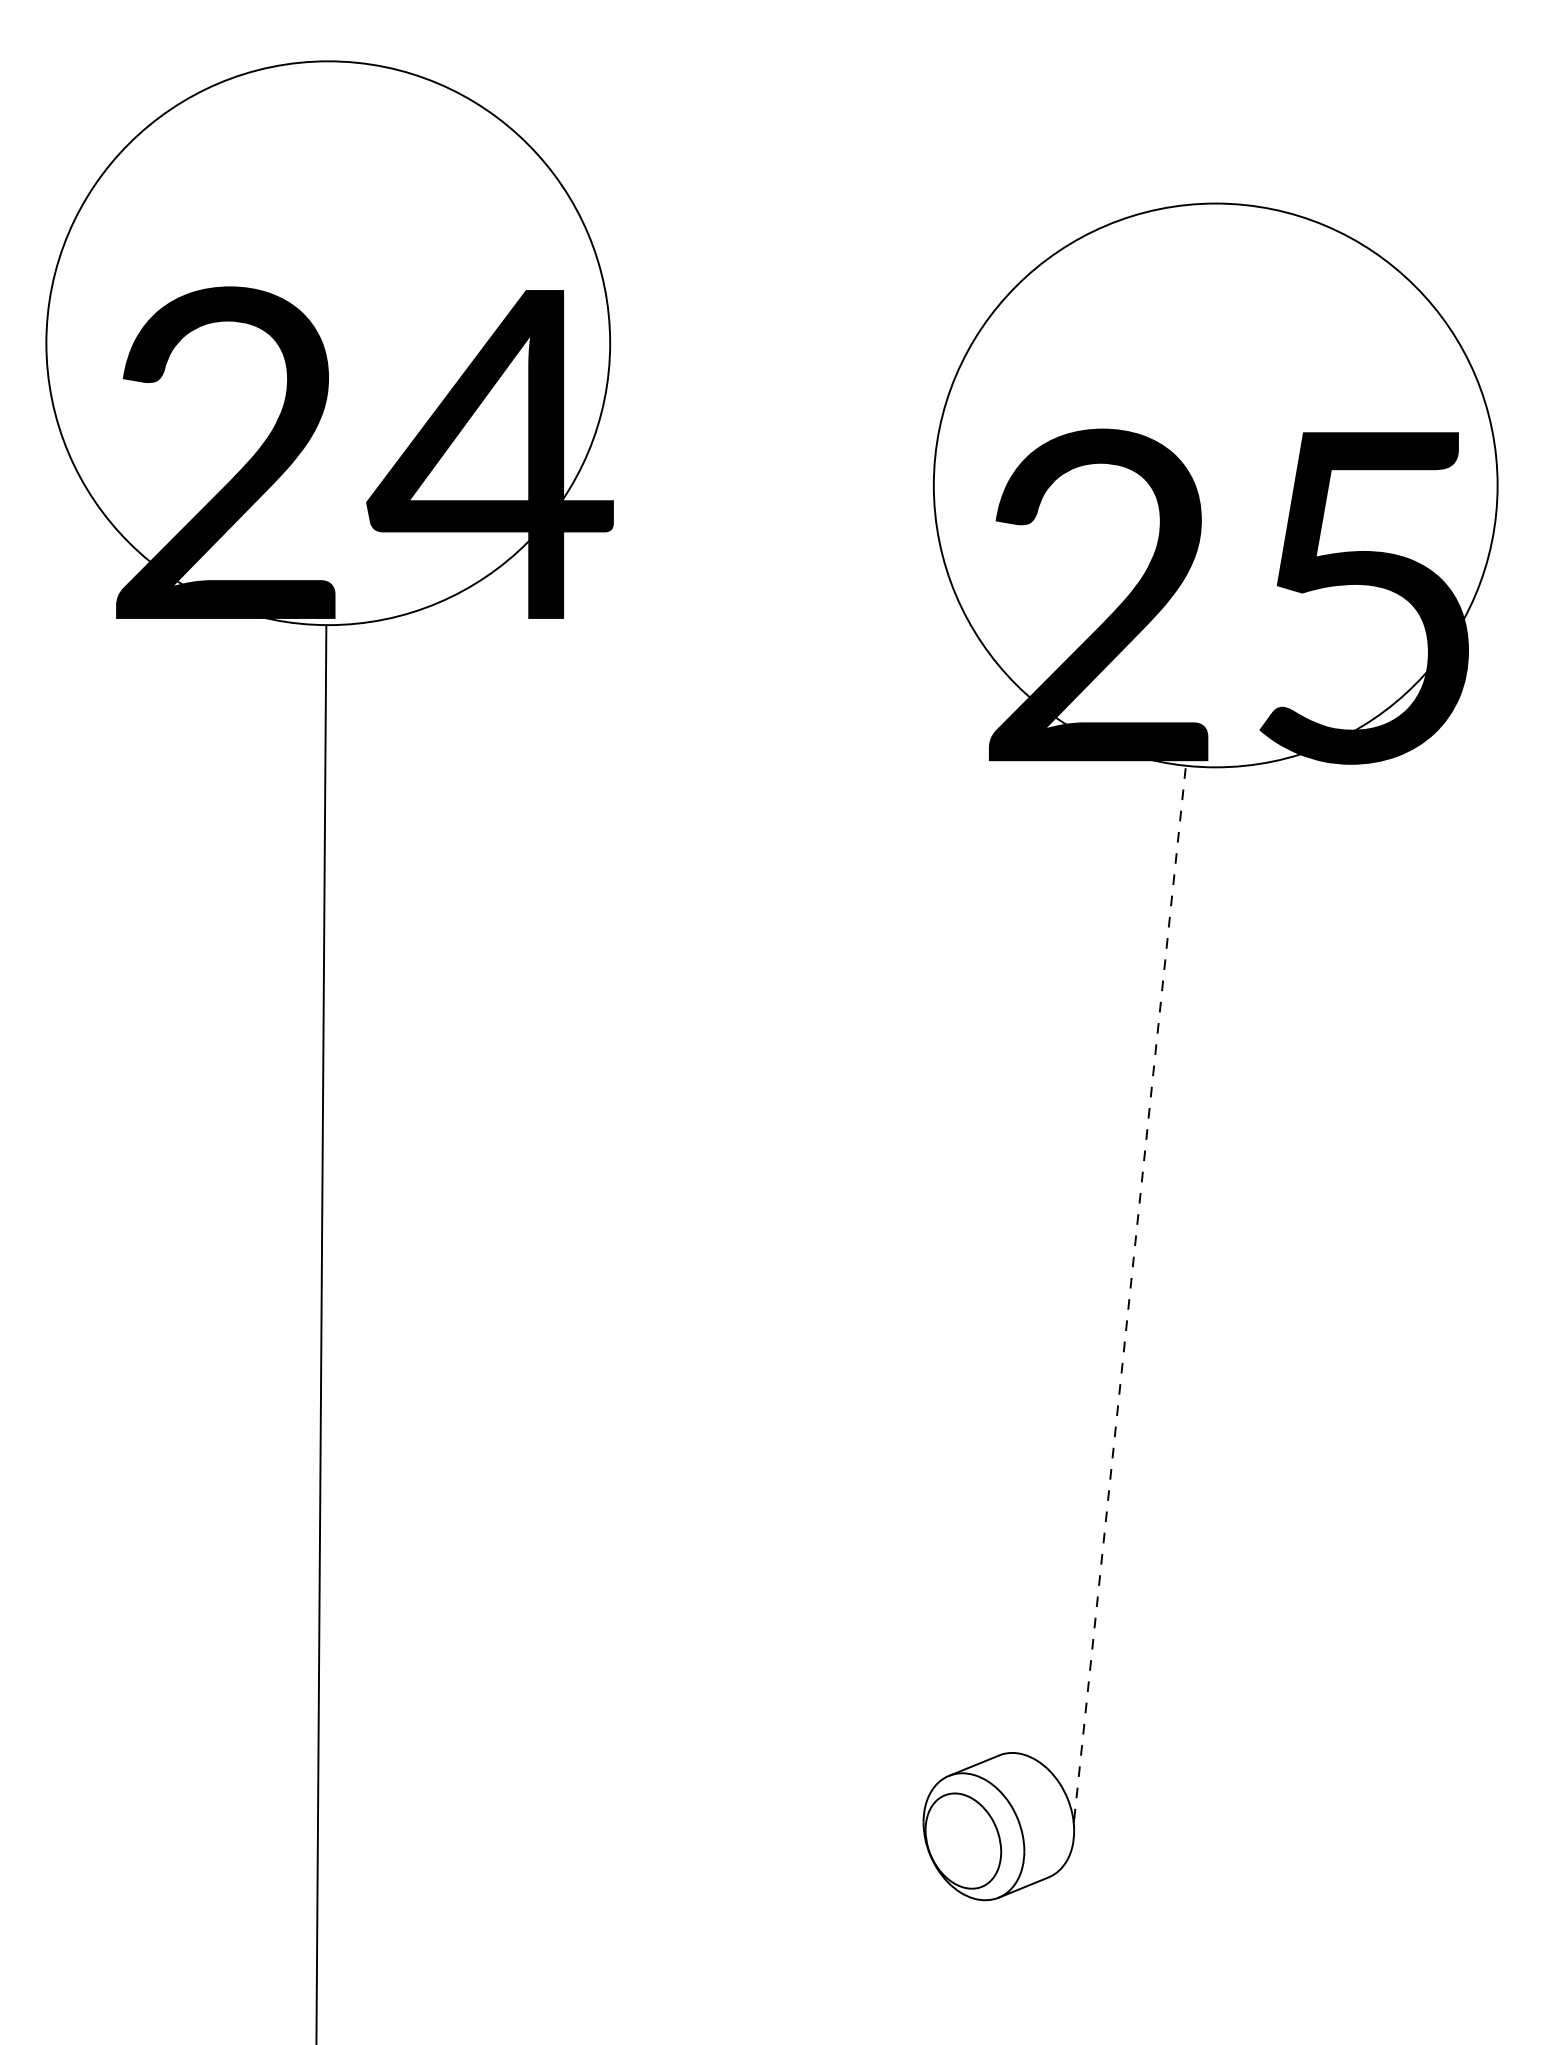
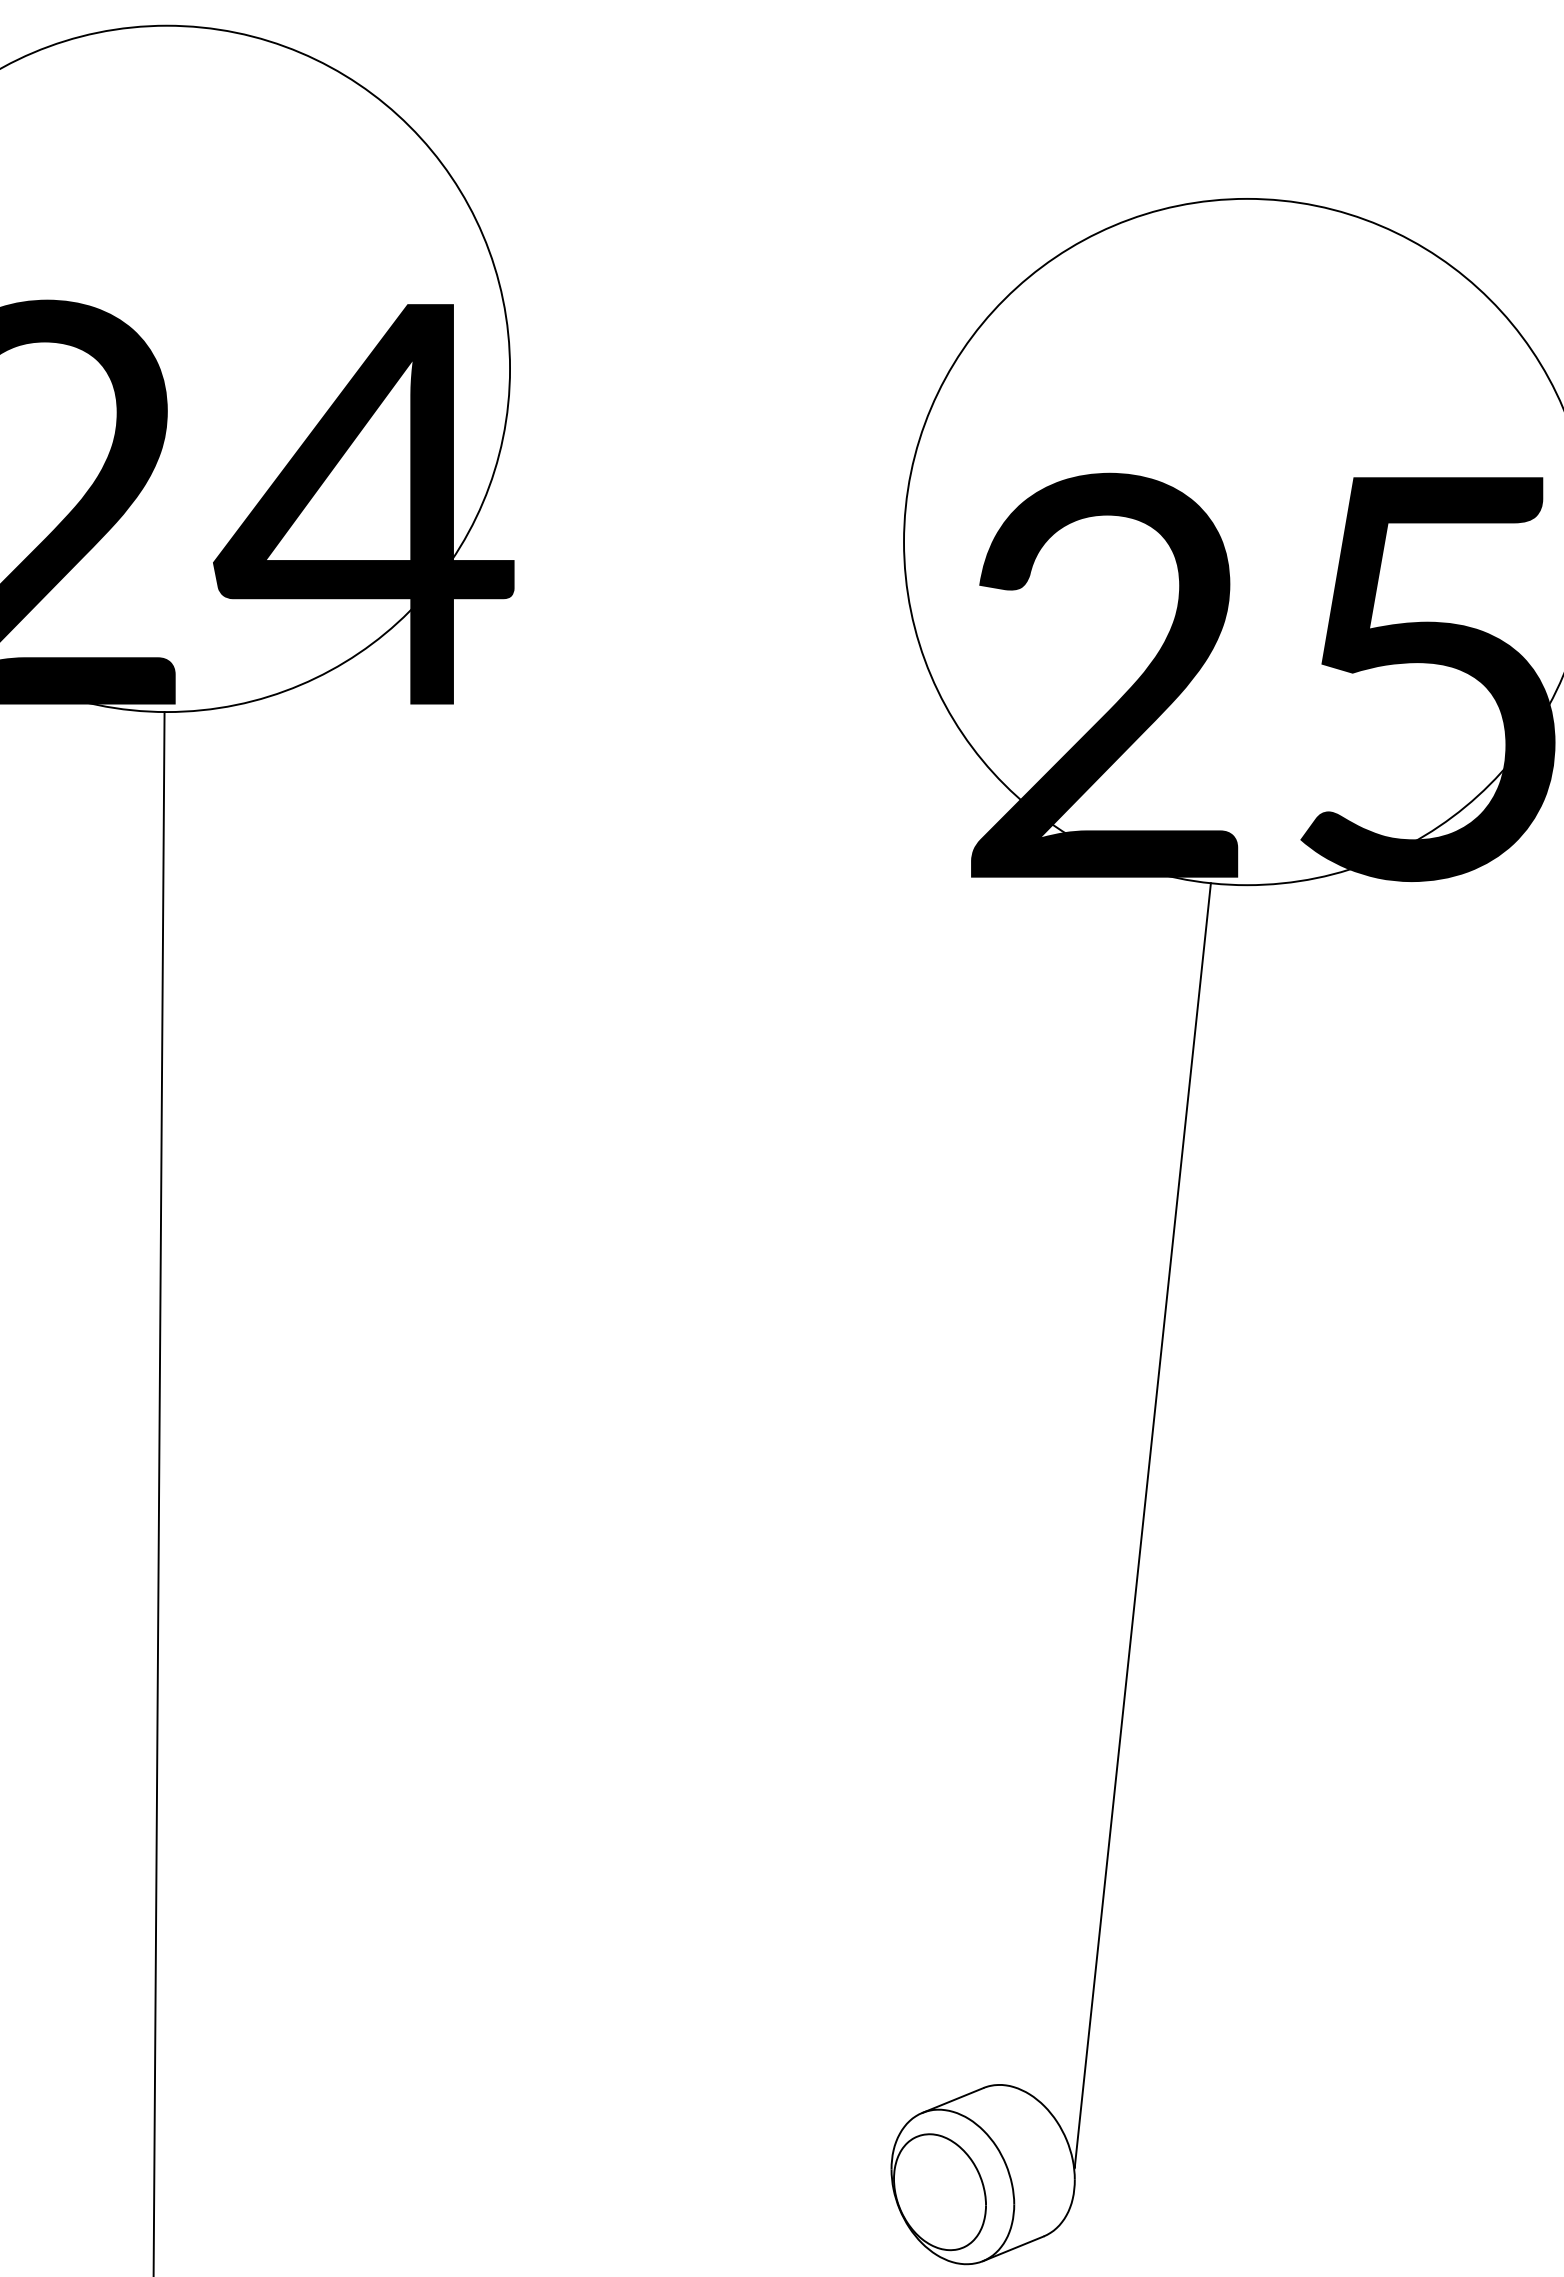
line: (1130, 1292) -> (1143, 1524), dashed -> solid

